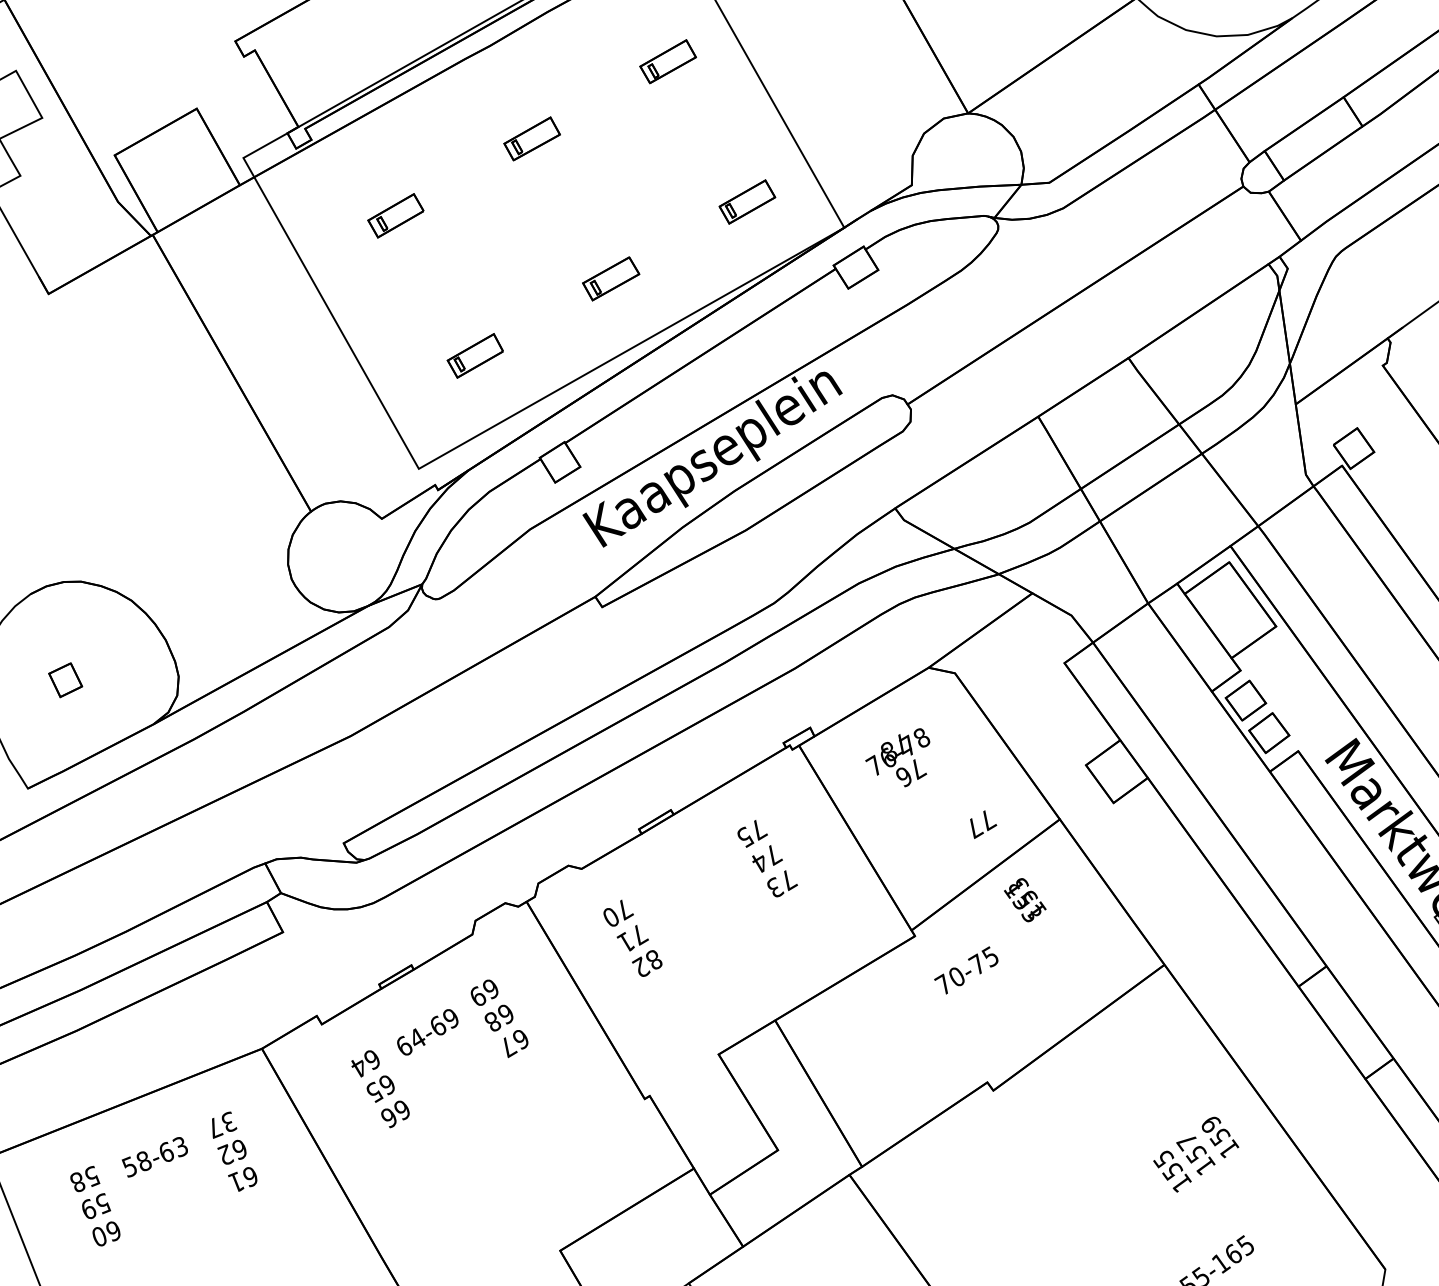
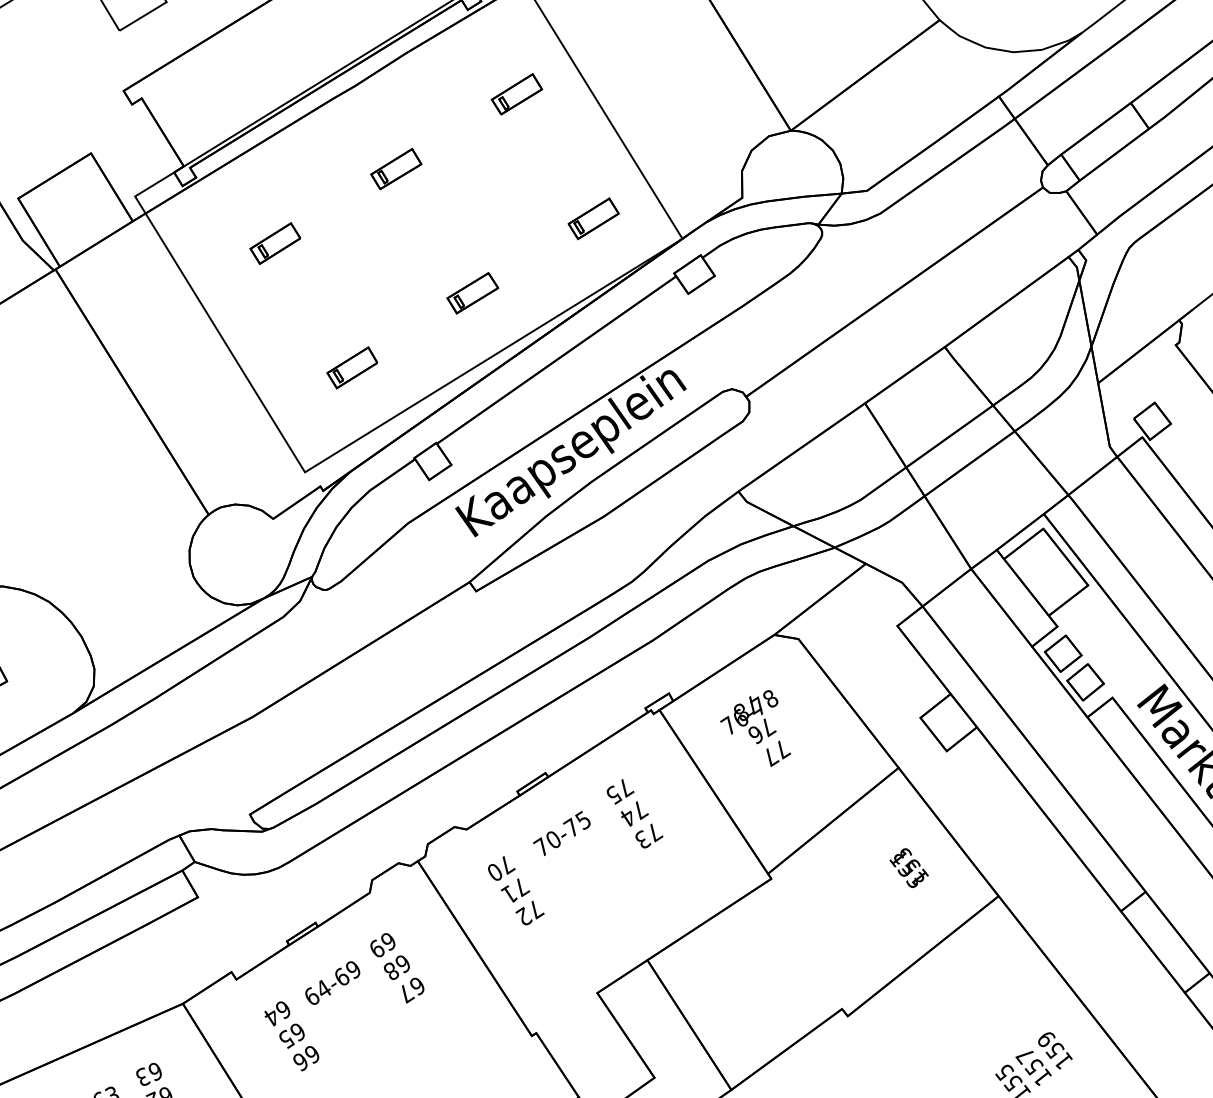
text: (983, 824) -> (778, 753), moved
text: (1025, 900) -> (909, 868), moved
text: (654, 960) -> (535, 910), 82 -> 72
text: (966, 970) -> (562, 833), moved
text: (222, 1124) -> (149, 1073), 37 -> 63

